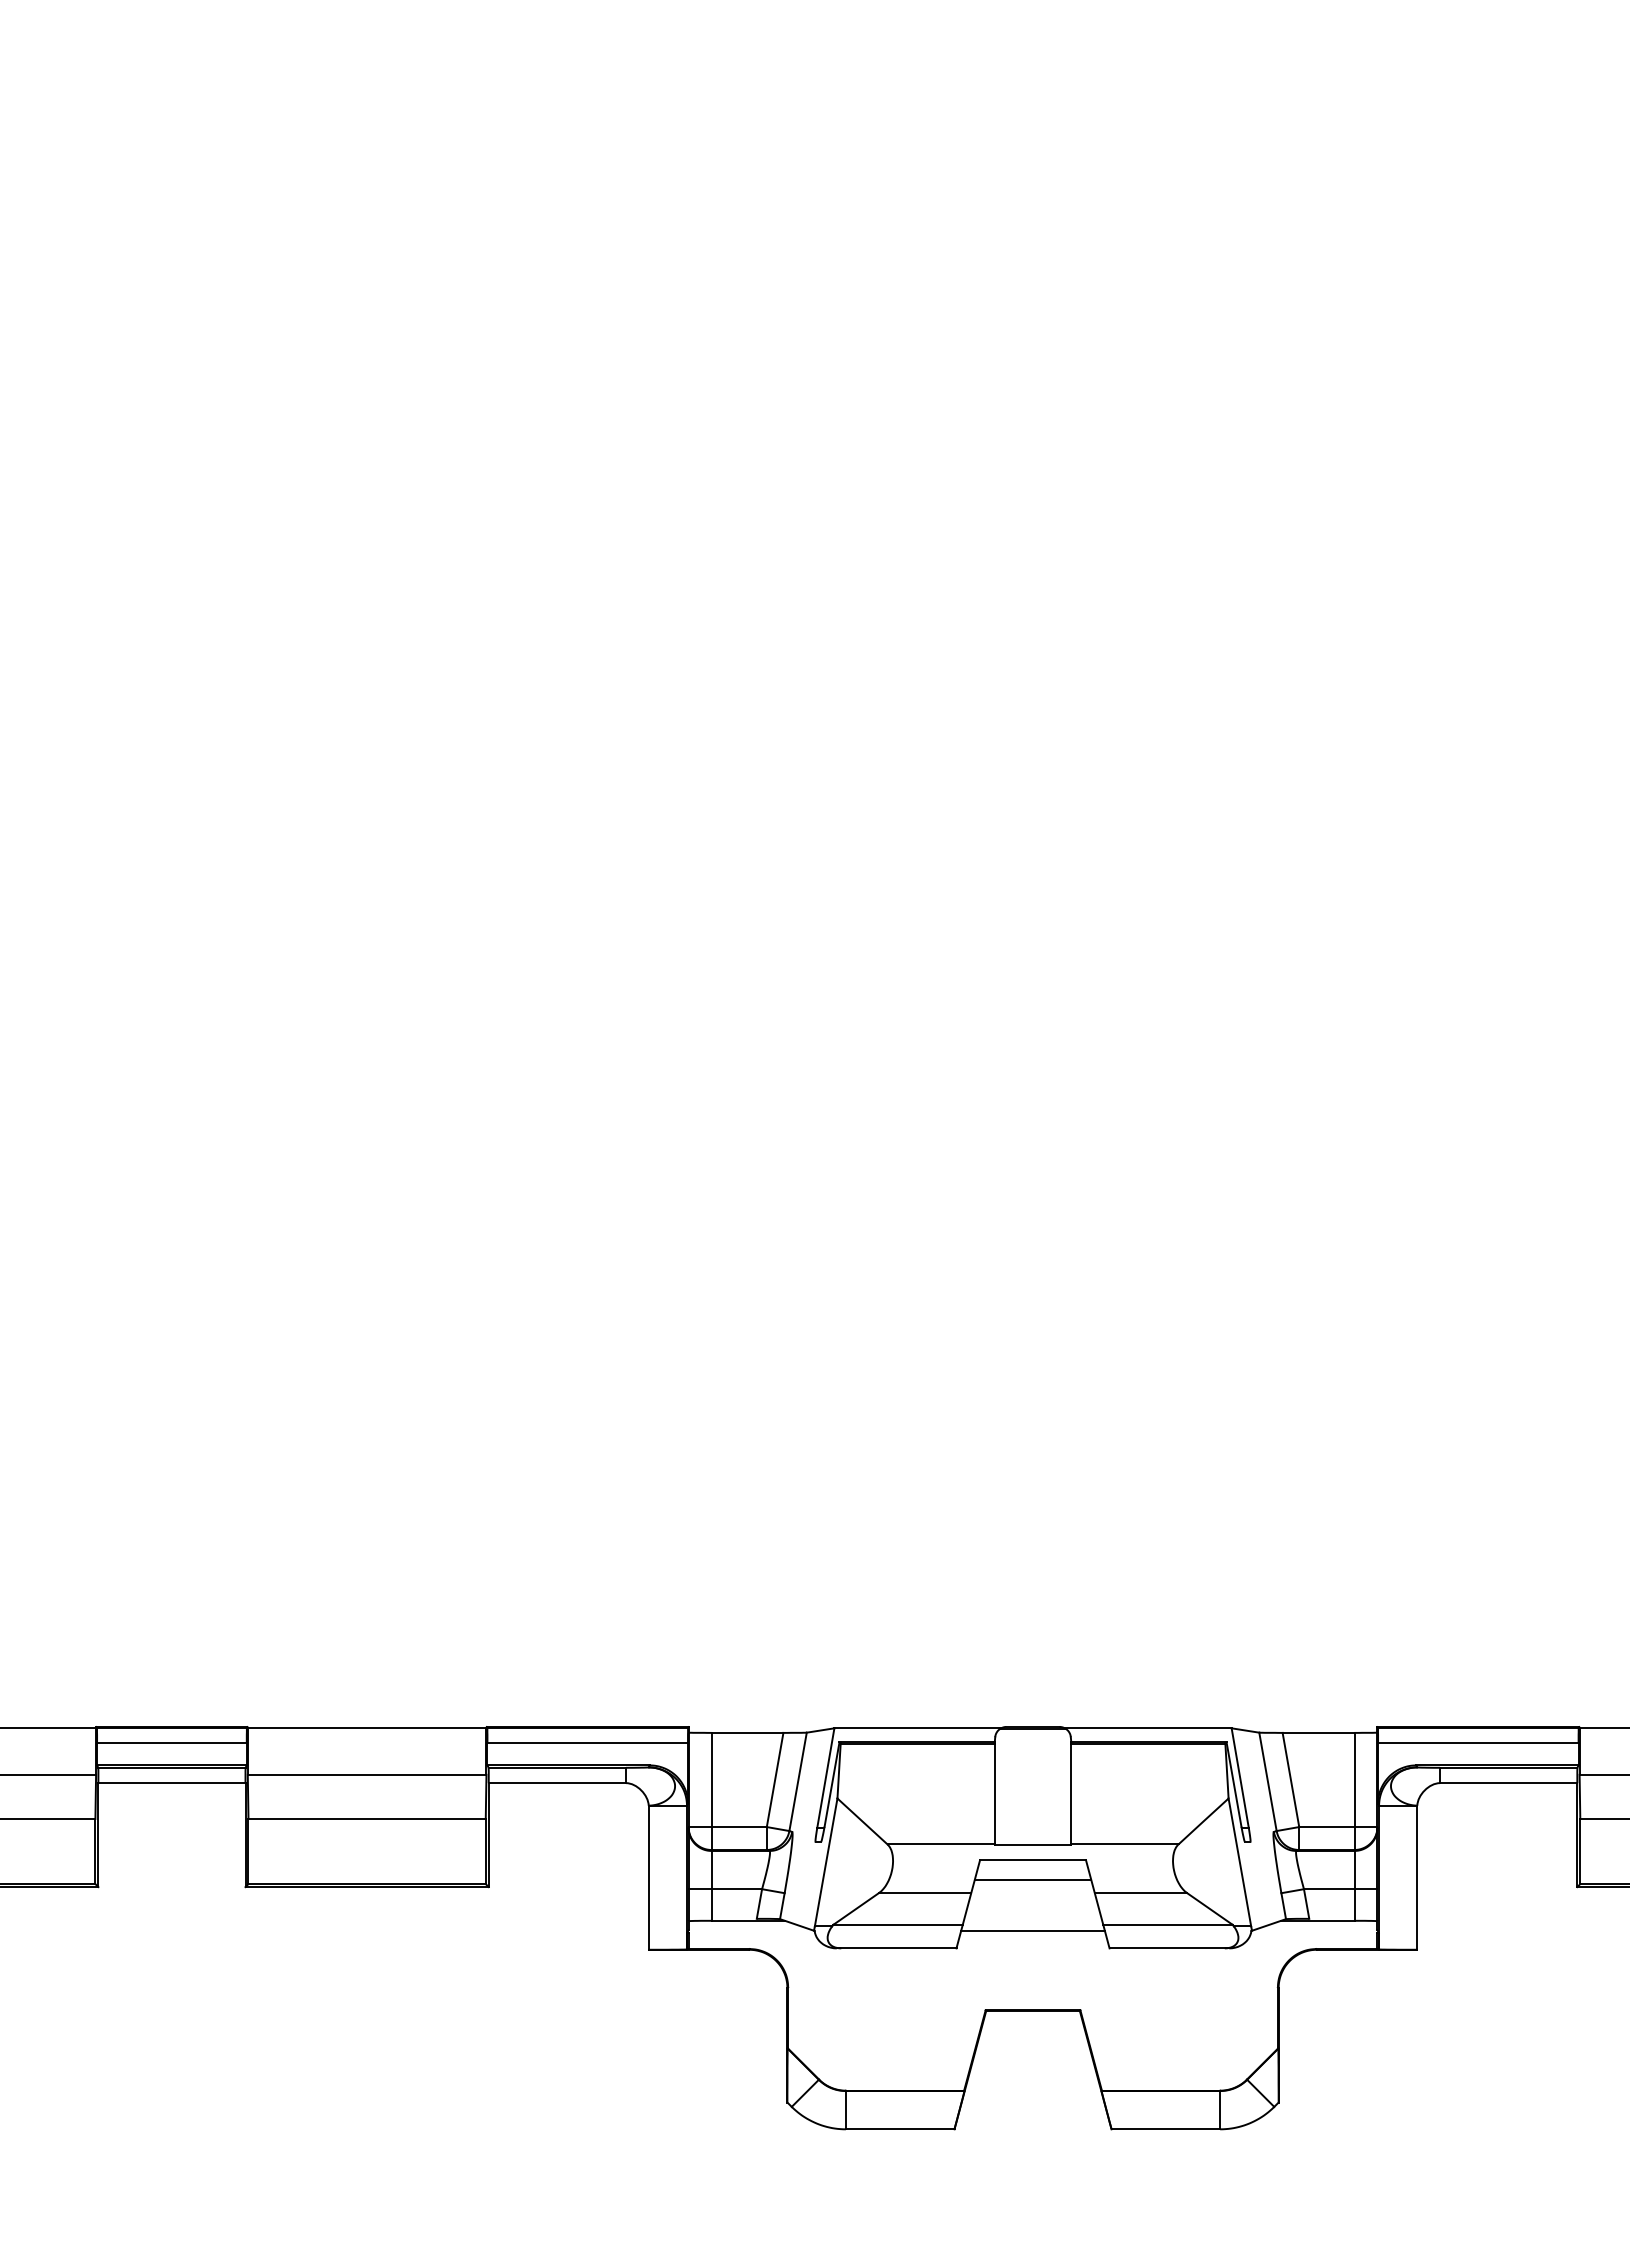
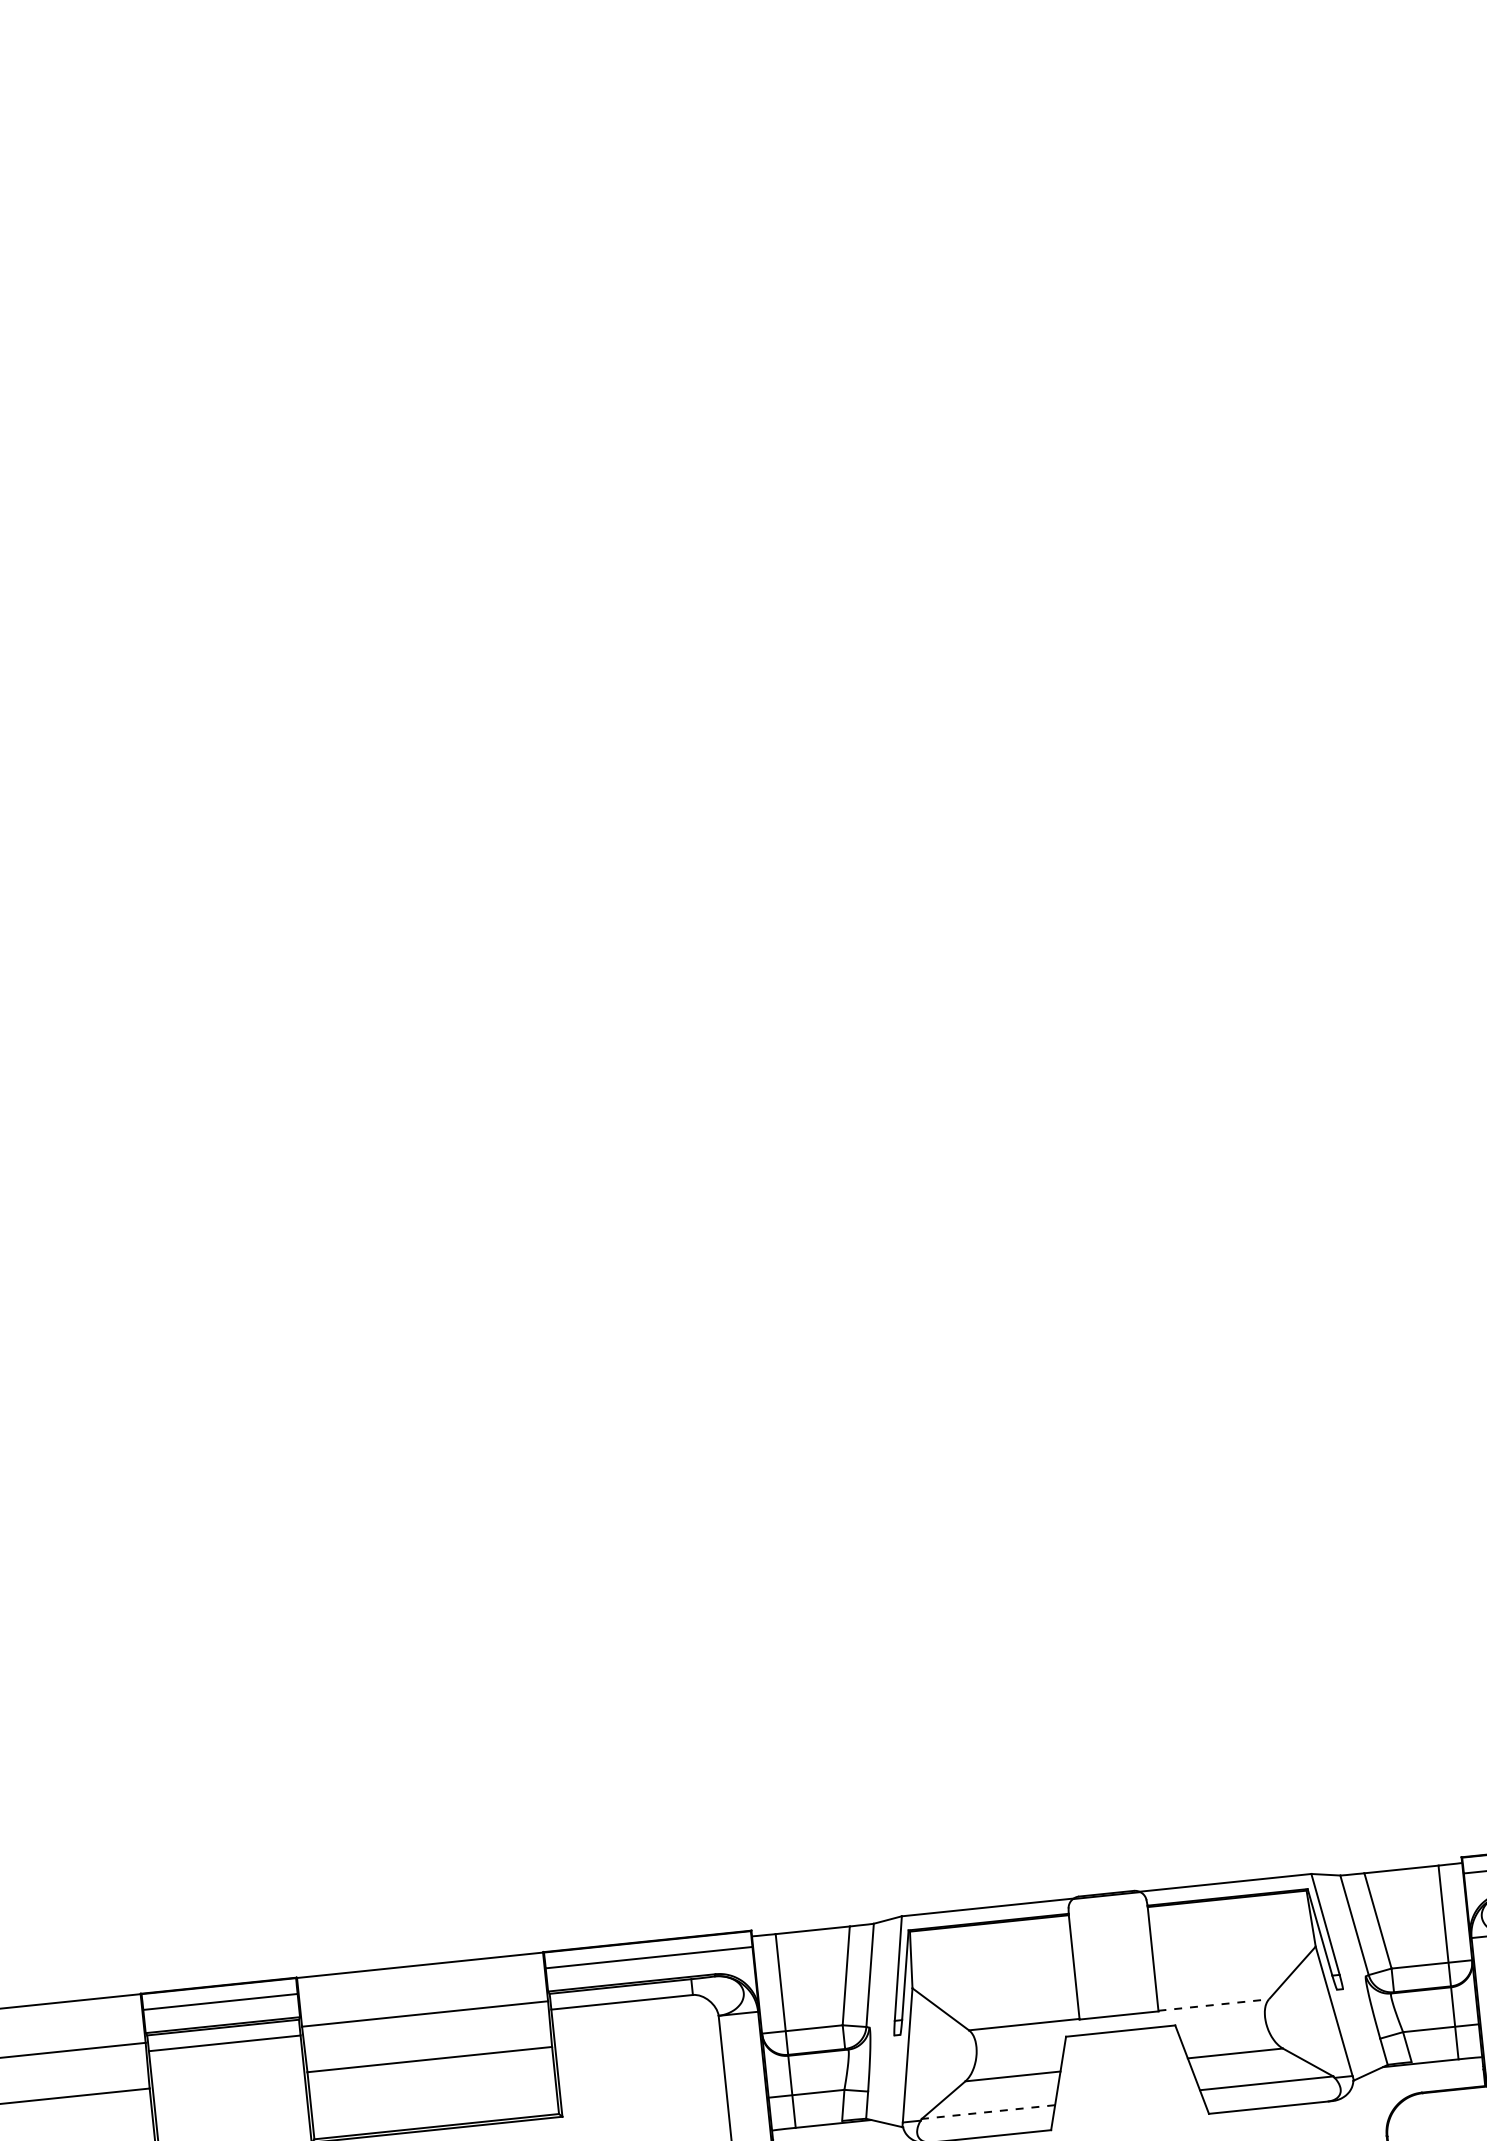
line: (1124, 1844) -> (1213, 2005), solid -> dashed
line: (1032, 1880) -> (1122, 2052), removed
line: (898, 1924) -> (988, 2111), solid -> dashed
line: (1032, 1930) -> (1127, 2103), removed

